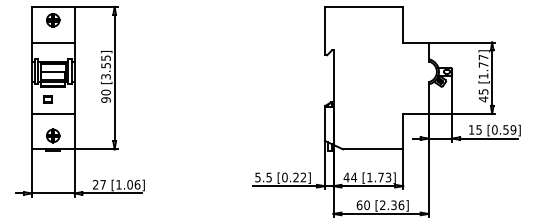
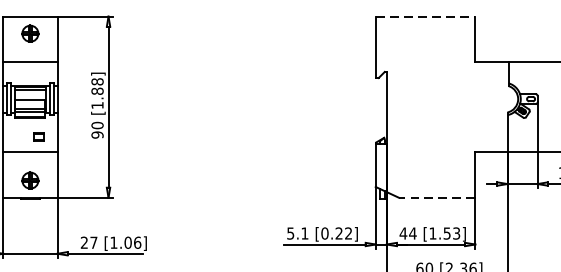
line: (364, 6) -> (426, 16), solid -> dashed
text: (105, 67) -> (96, 93), [3.55] -> [1.88]
part: (47, 99) -> (38, 136), moved
line: (372, 149) -> (436, 197), solid -> dashed
text: (268, 177) -> (304, 233), 5.5 -> 5.1
text: (380, 177) -> (446, 233), [1.73] -> [1.53]

